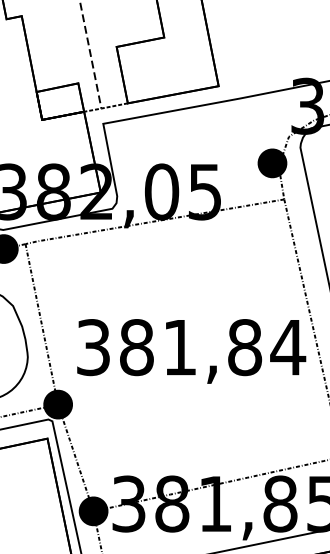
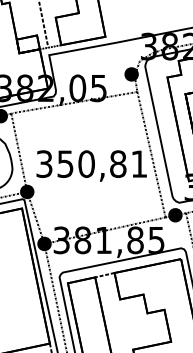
text: (212, 346) -> (102, 163), 381,84 -> 350,81

